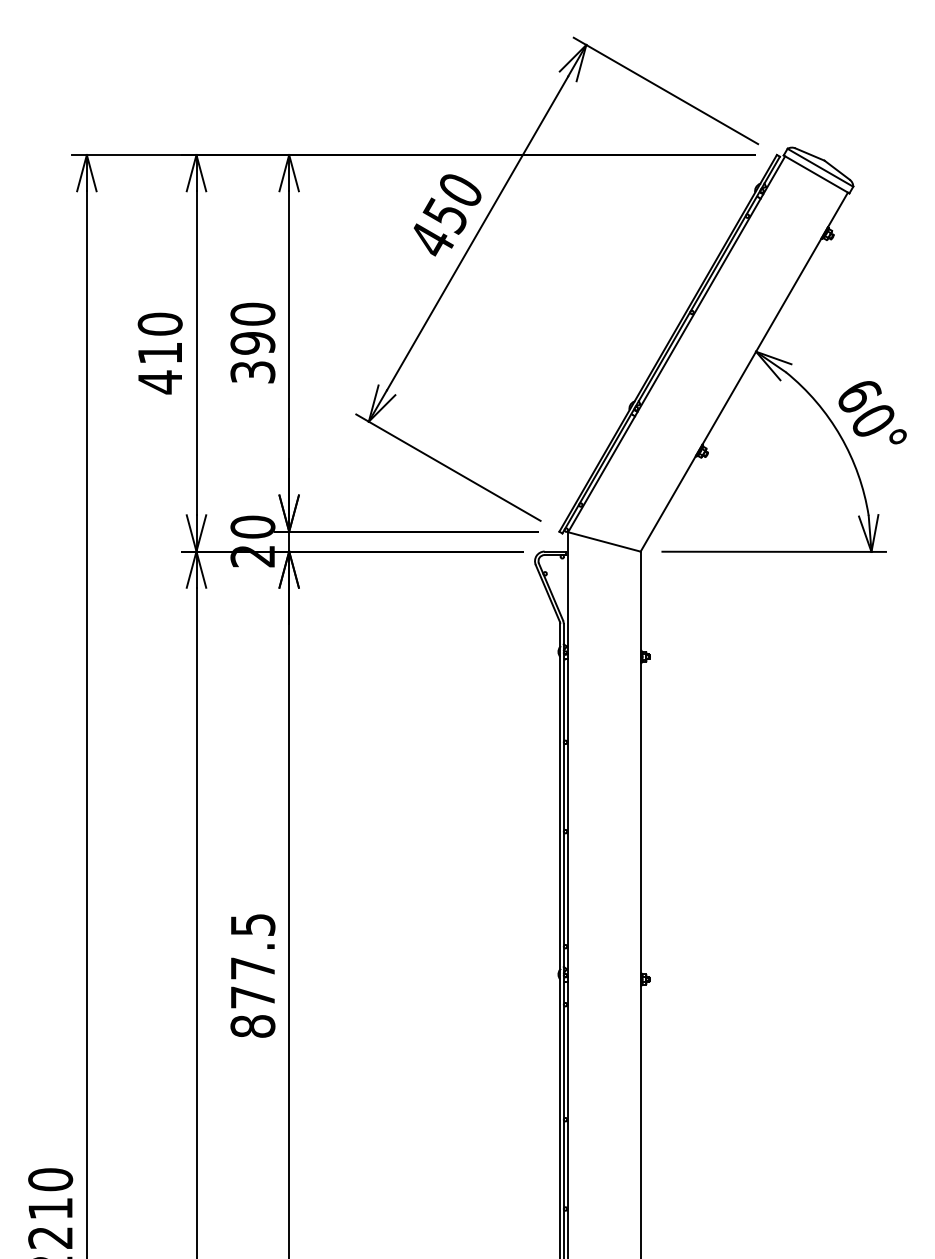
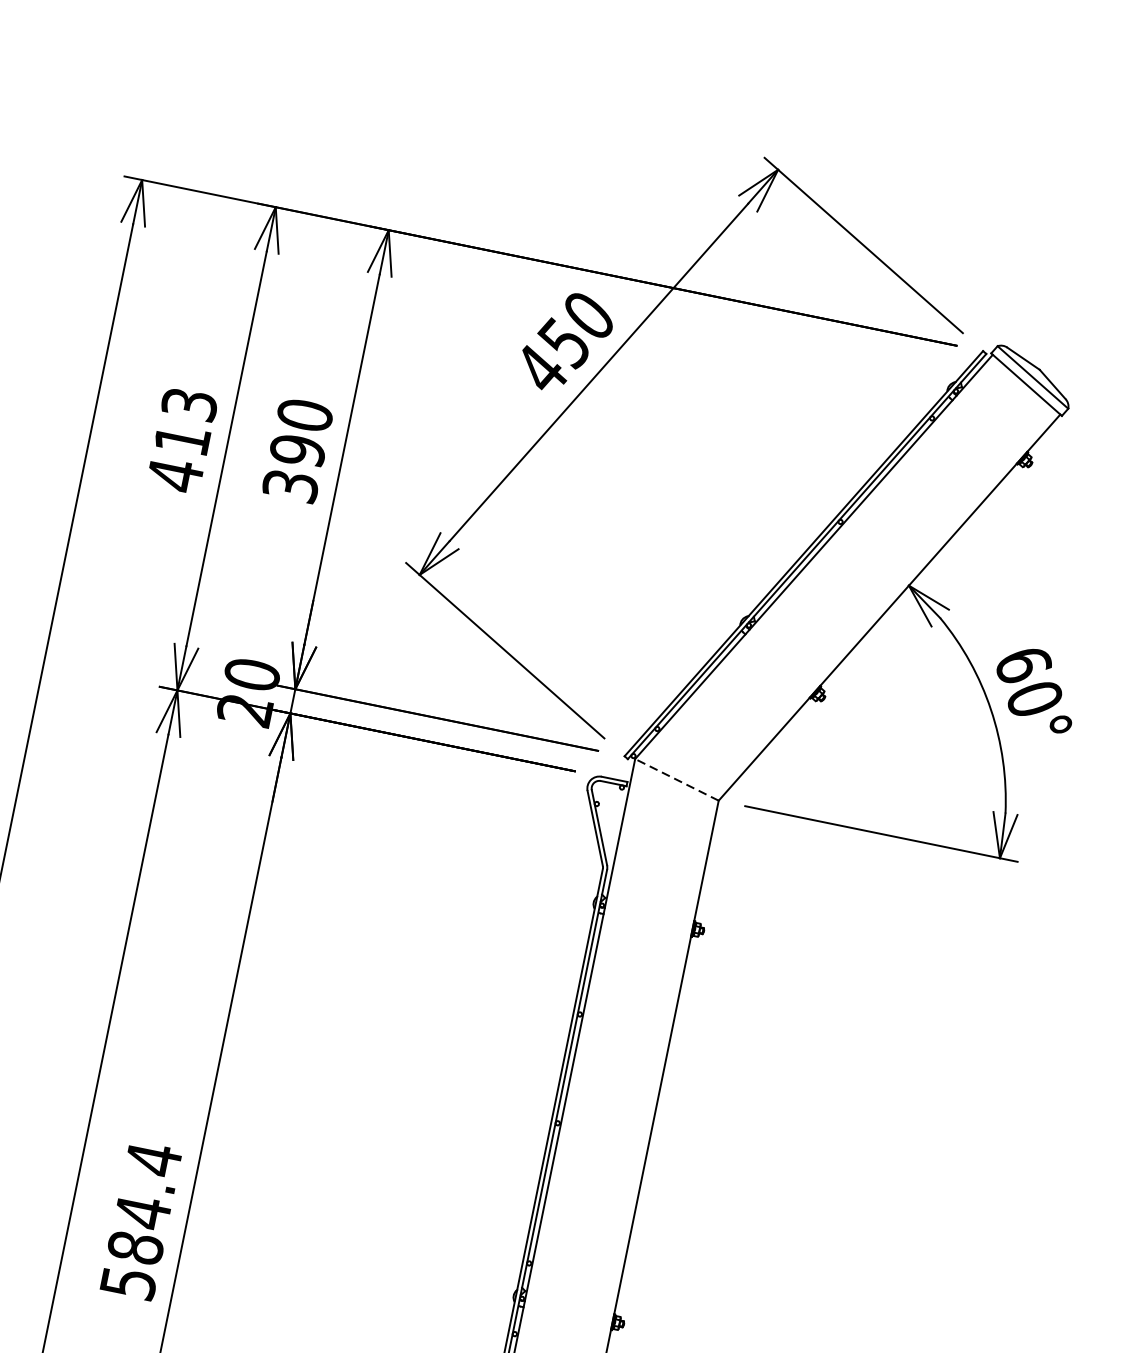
text: (159, 323) -> (188, 403), 410 -> 413
line: (604, 541) -> (677, 779), solid -> dashed
text: (252, 975) -> (140, 1220), 877.5 -> 584.4

